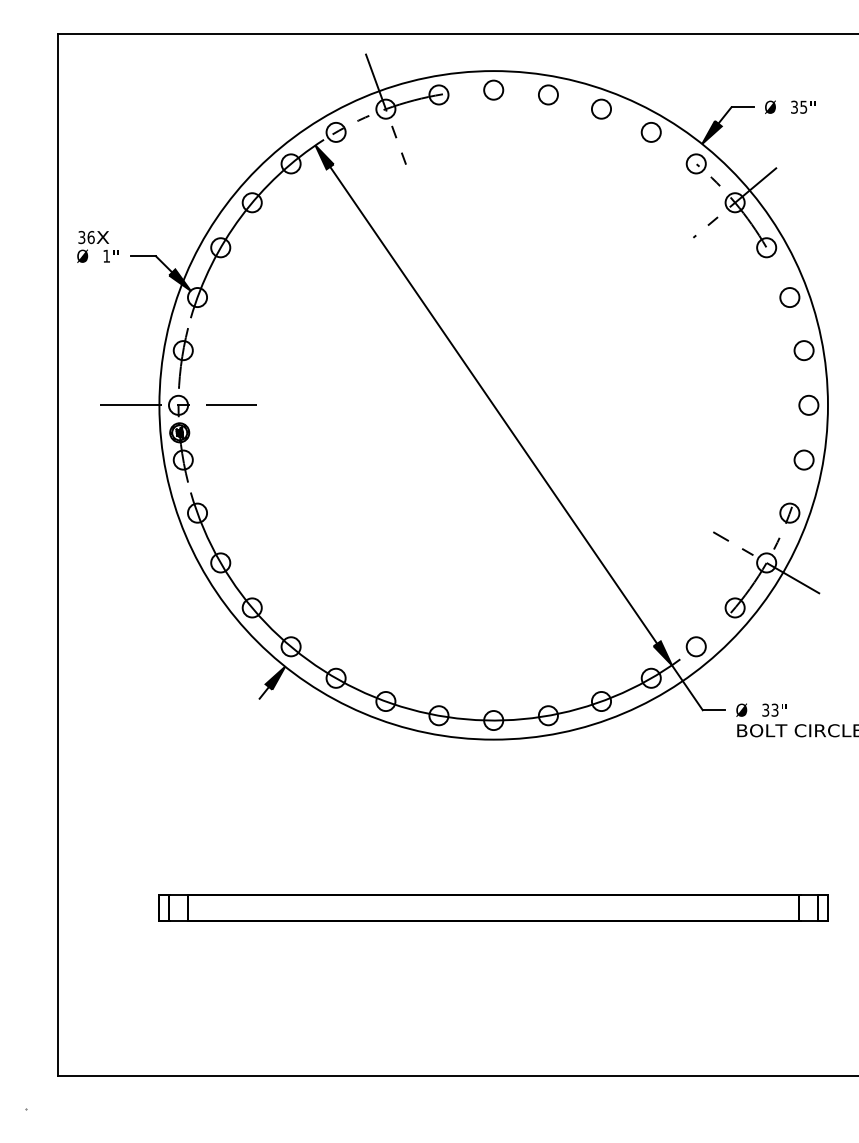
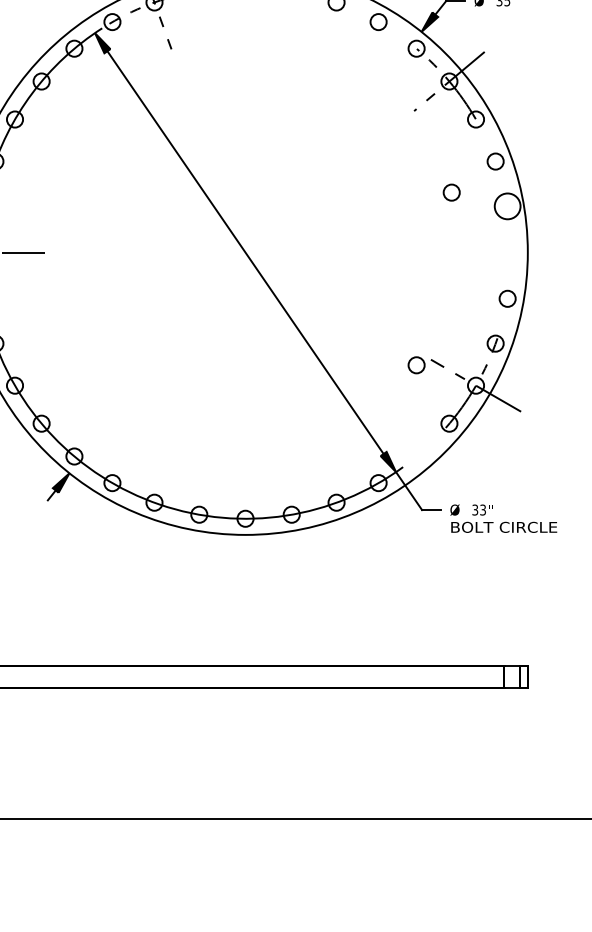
circle: (803, 350) -> (507, 206), size x1.6
circle: (808, 404) -> (451, 191), moved
circle: (695, 646) -> (415, 365), moved

